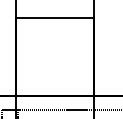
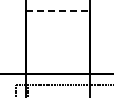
line: (55, 17) -> (58, 10), solid -> dashed

